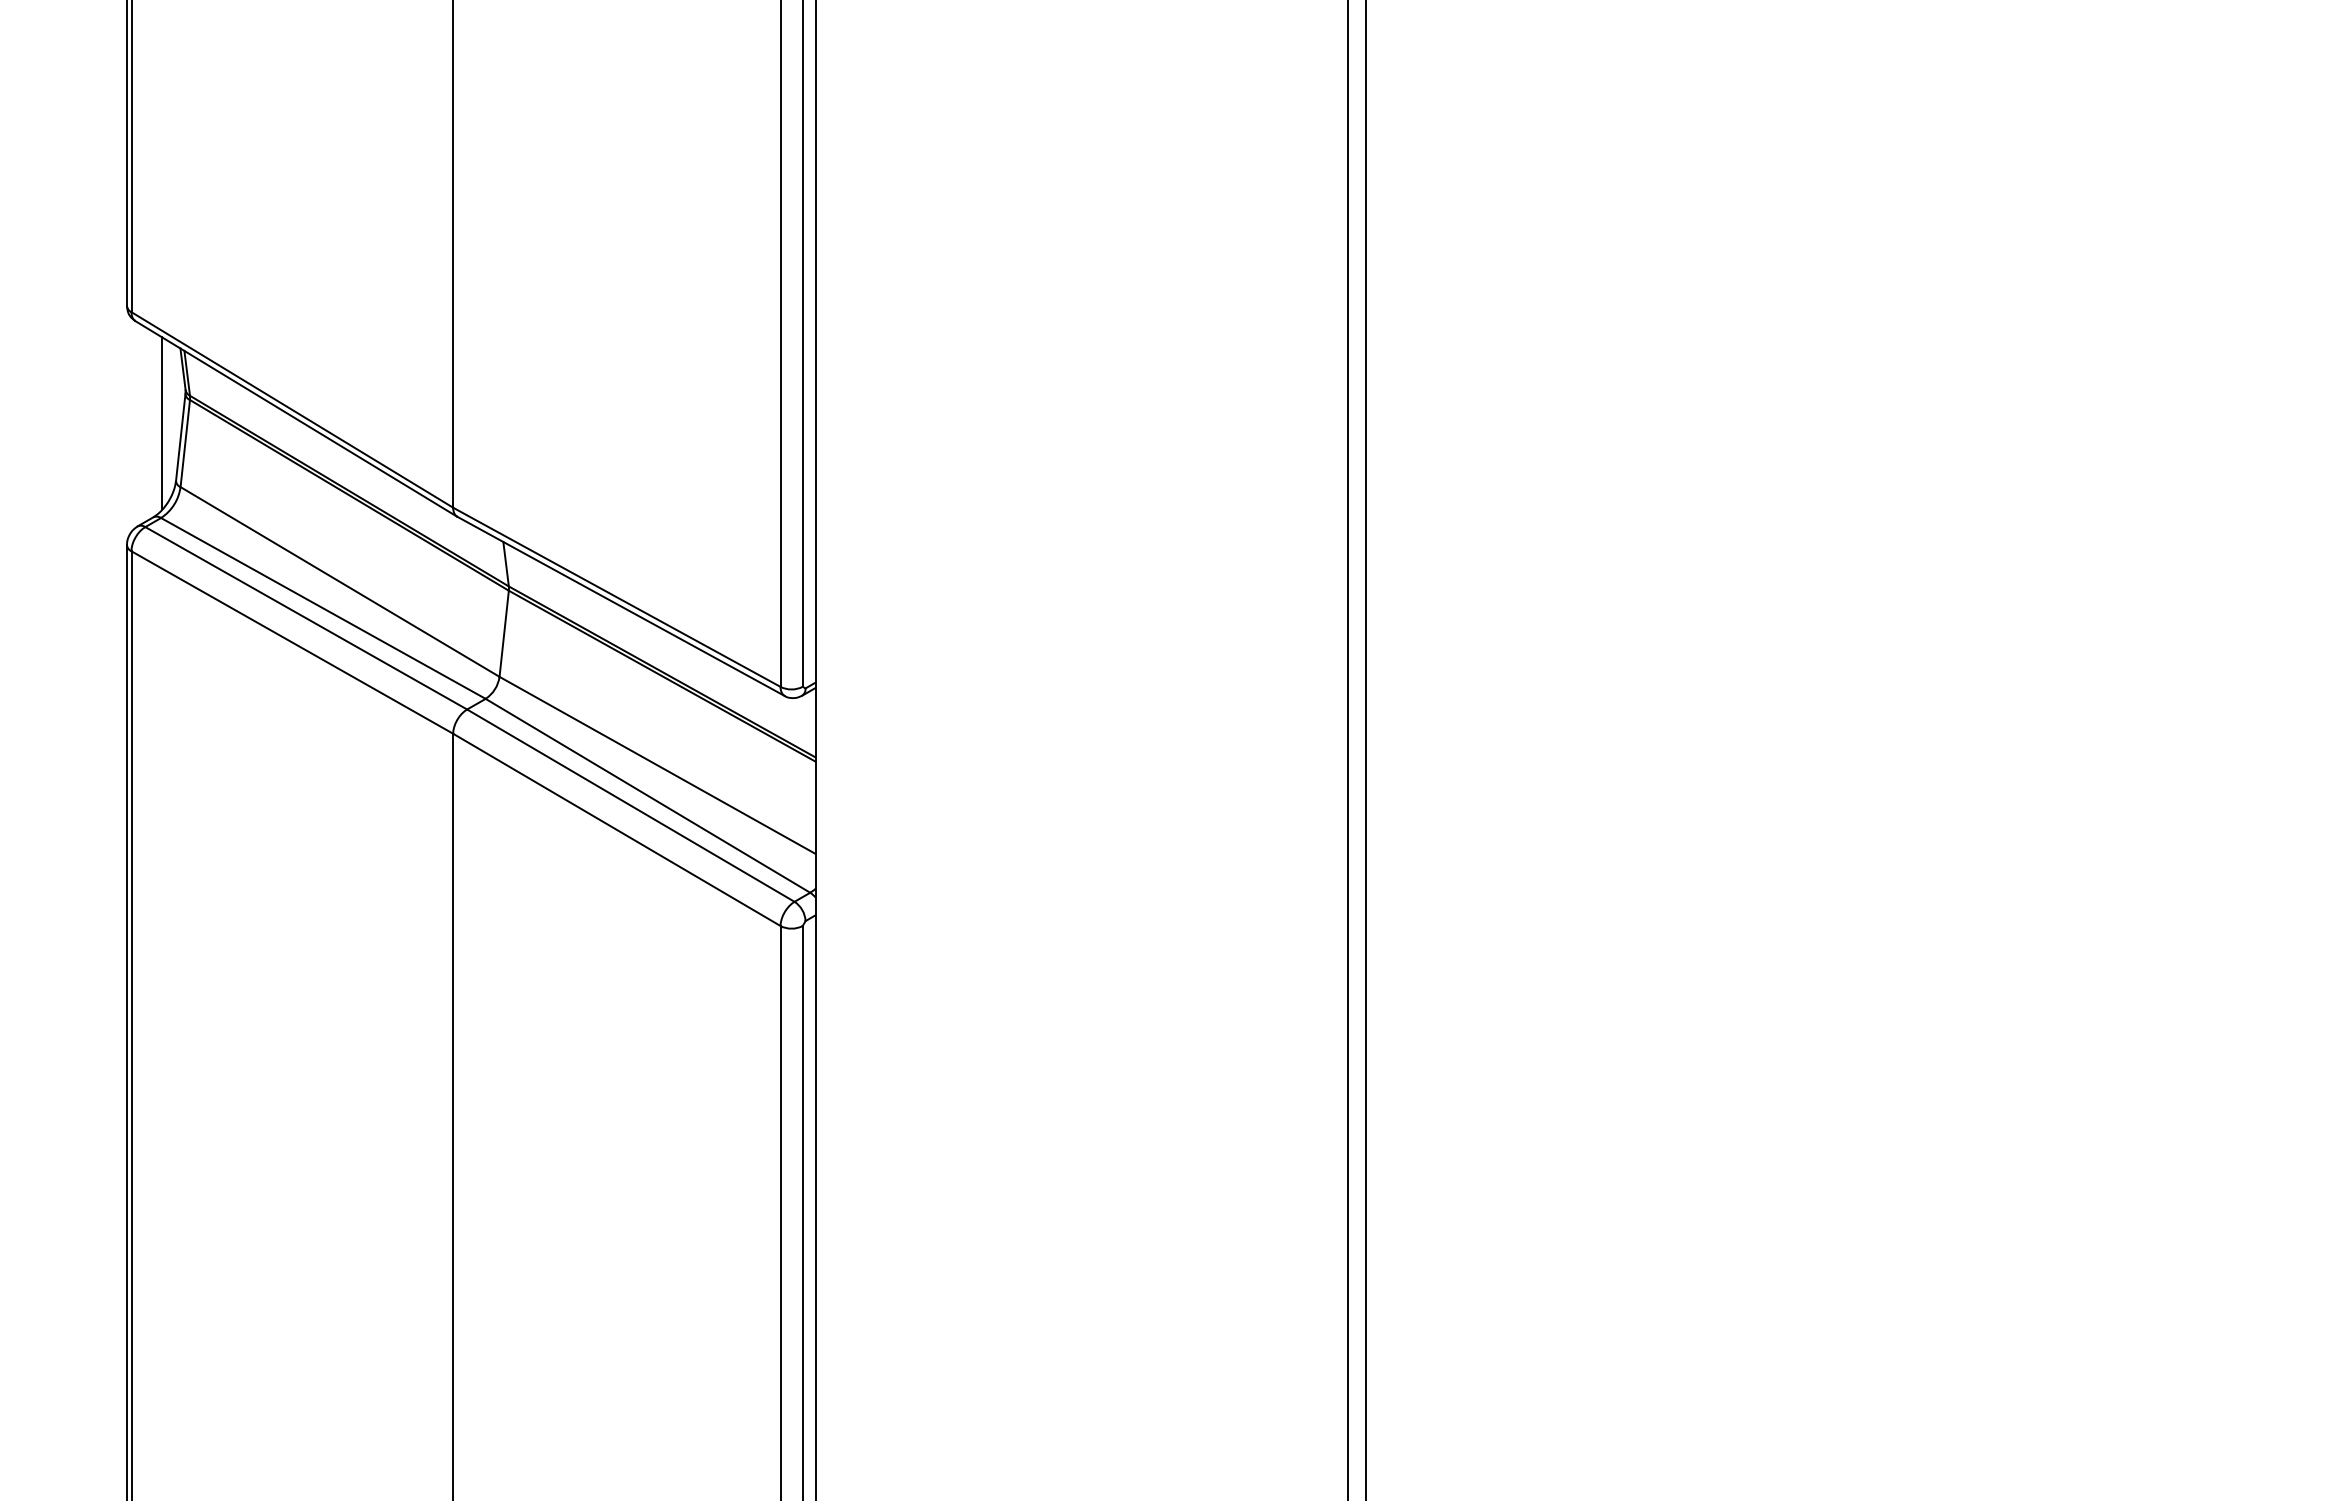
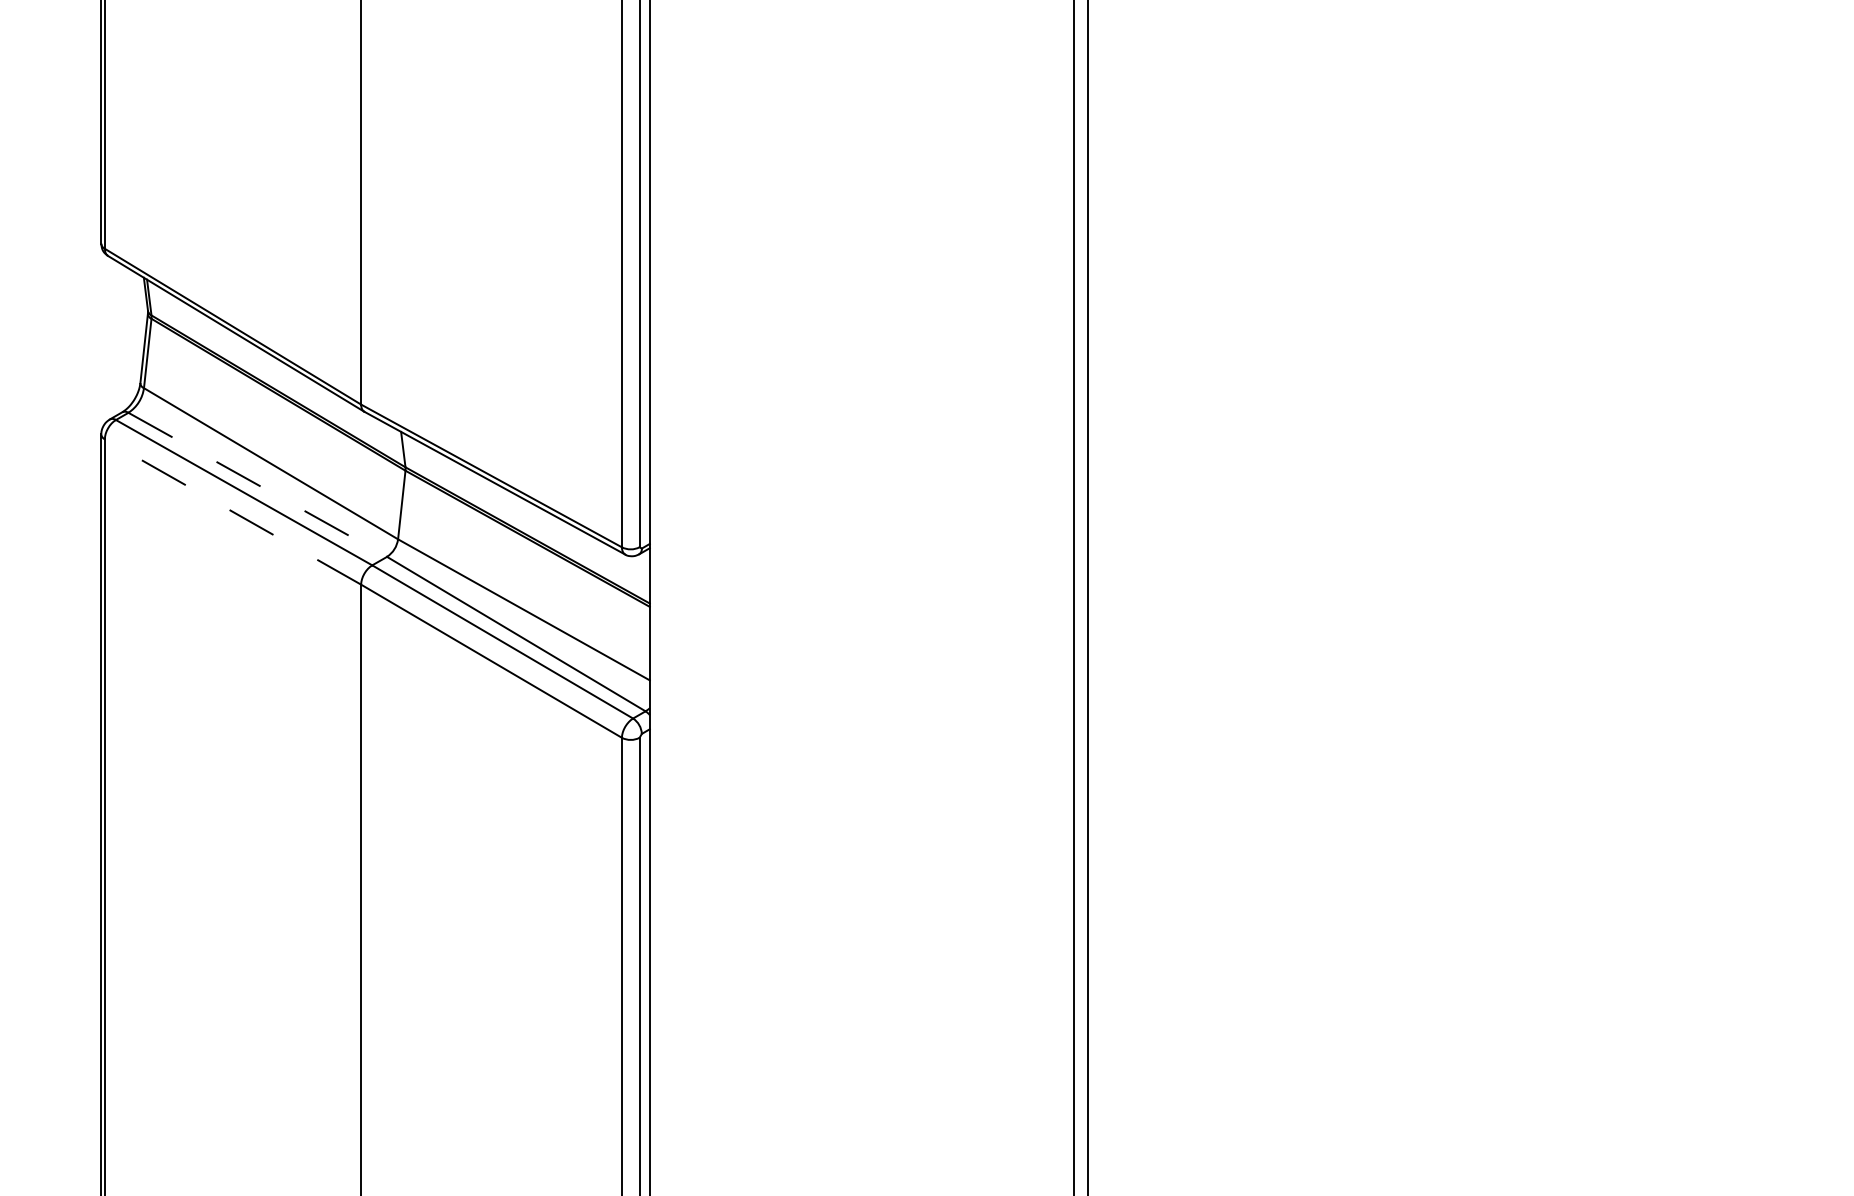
line: (162, 423) -> (129, 337), removed
line: (323, 608) -> (257, 484), solid -> dashed
line: (292, 642) -> (233, 511), solid -> dashed

